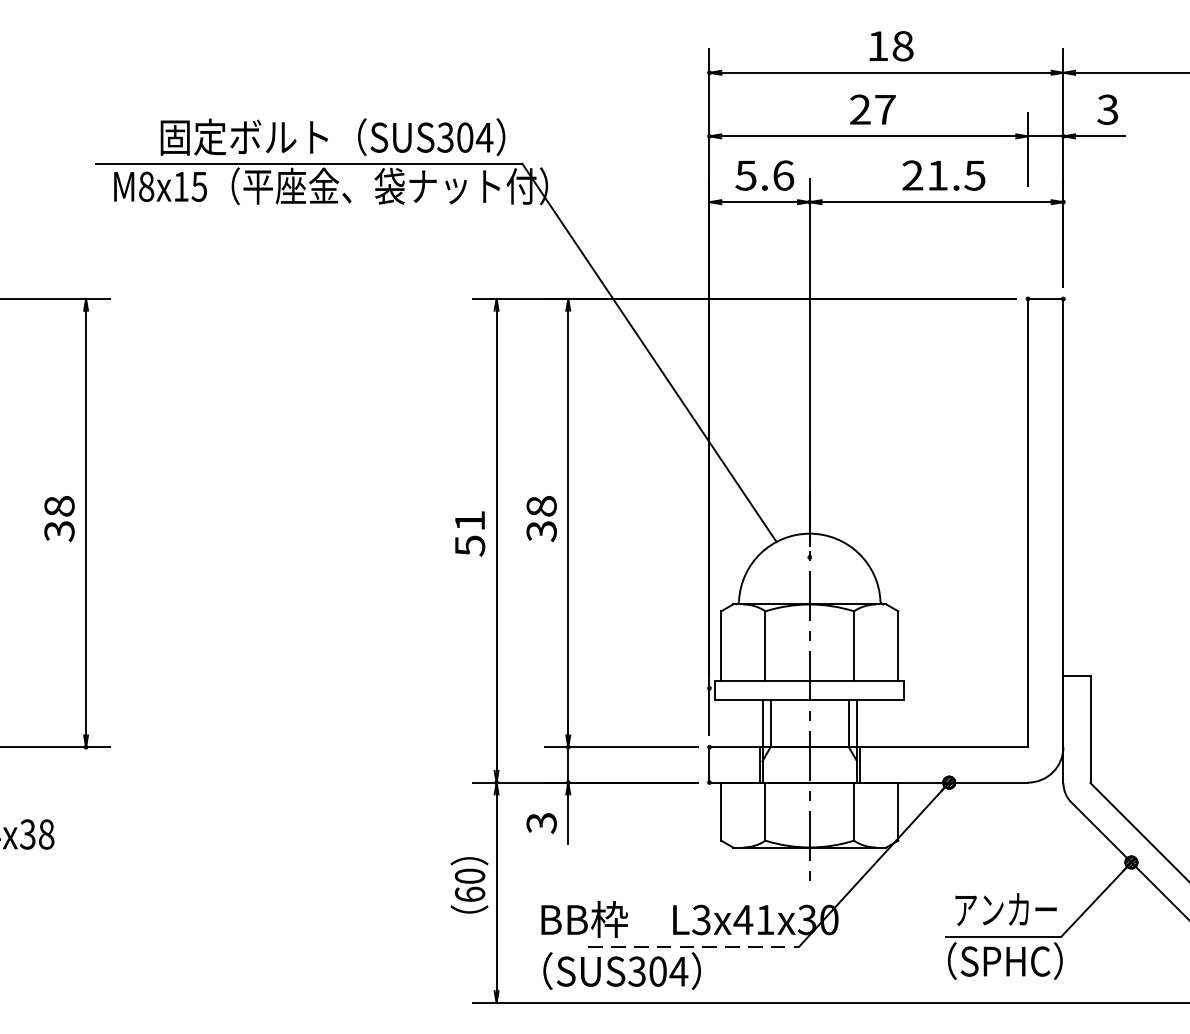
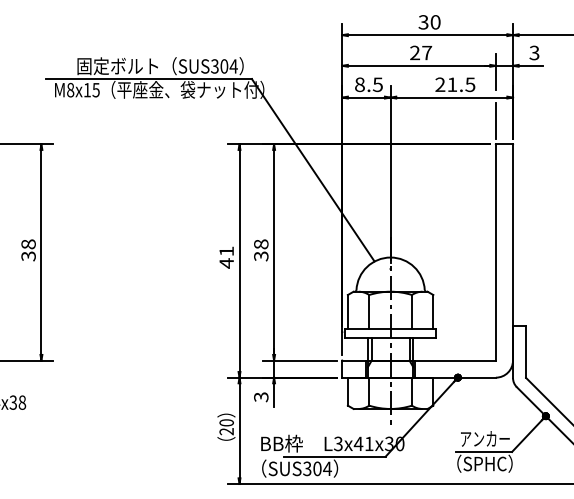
text: (890, 46) -> (429, 22), 18 -> 30
text: (763, 175) -> (368, 84), 5.6 -> 8.5
line: (1027, 249) -> (495, 120), added
text: (469, 546) -> (226, 263), 51 -> 41
text: (469, 894) -> (226, 431), 60 -> 20
line: (693, 946) -> (334, 456), dashed -> solid

